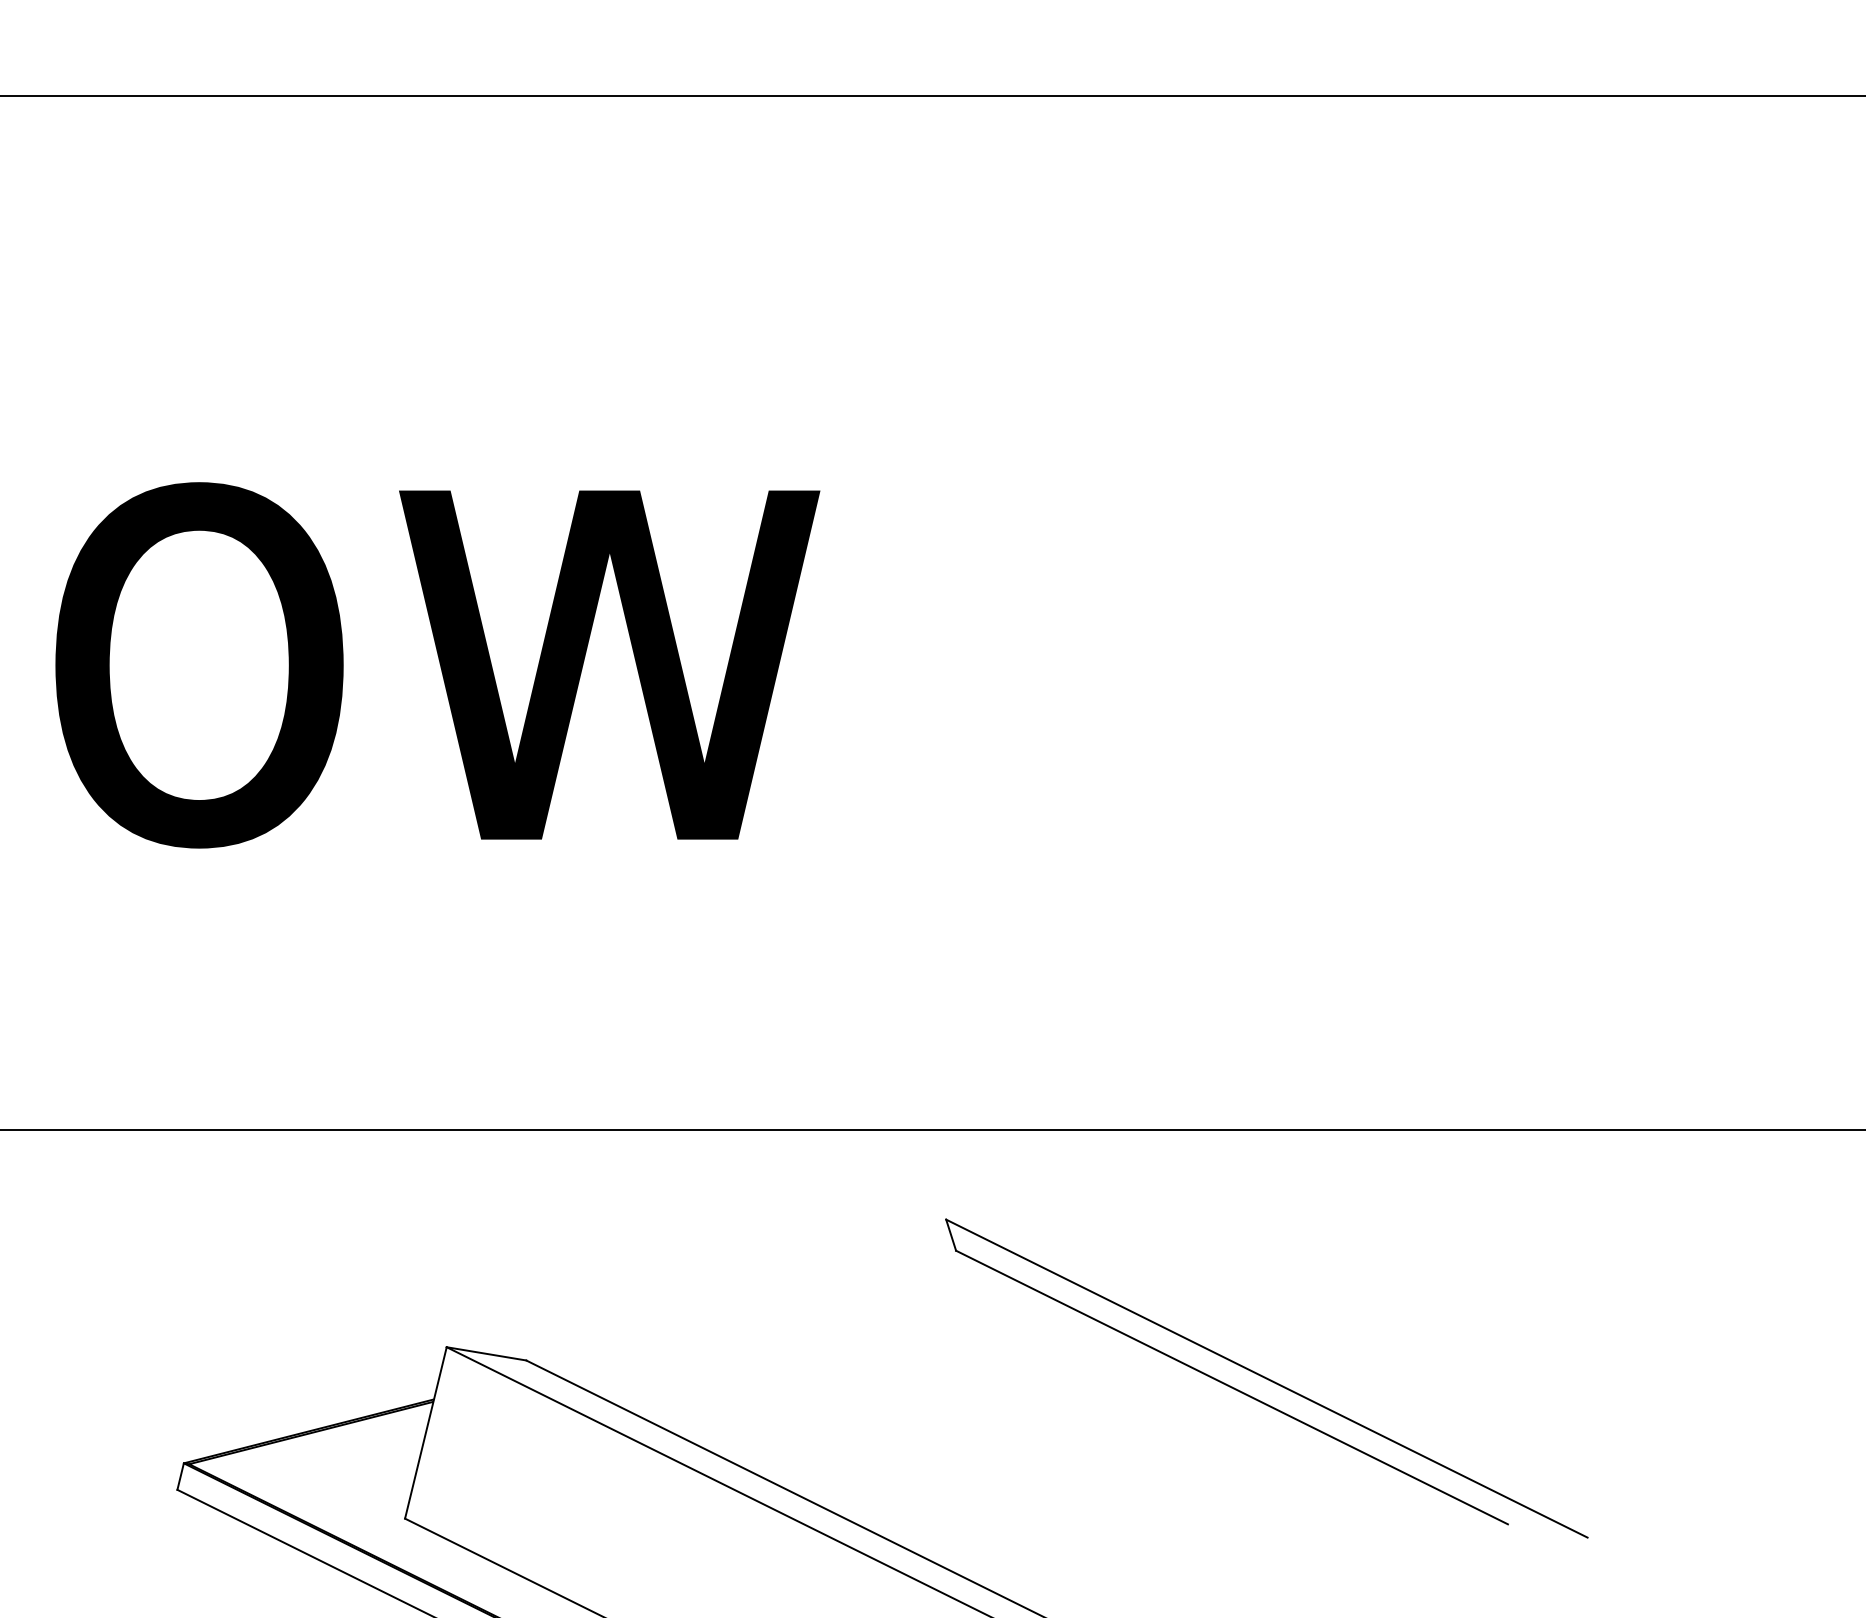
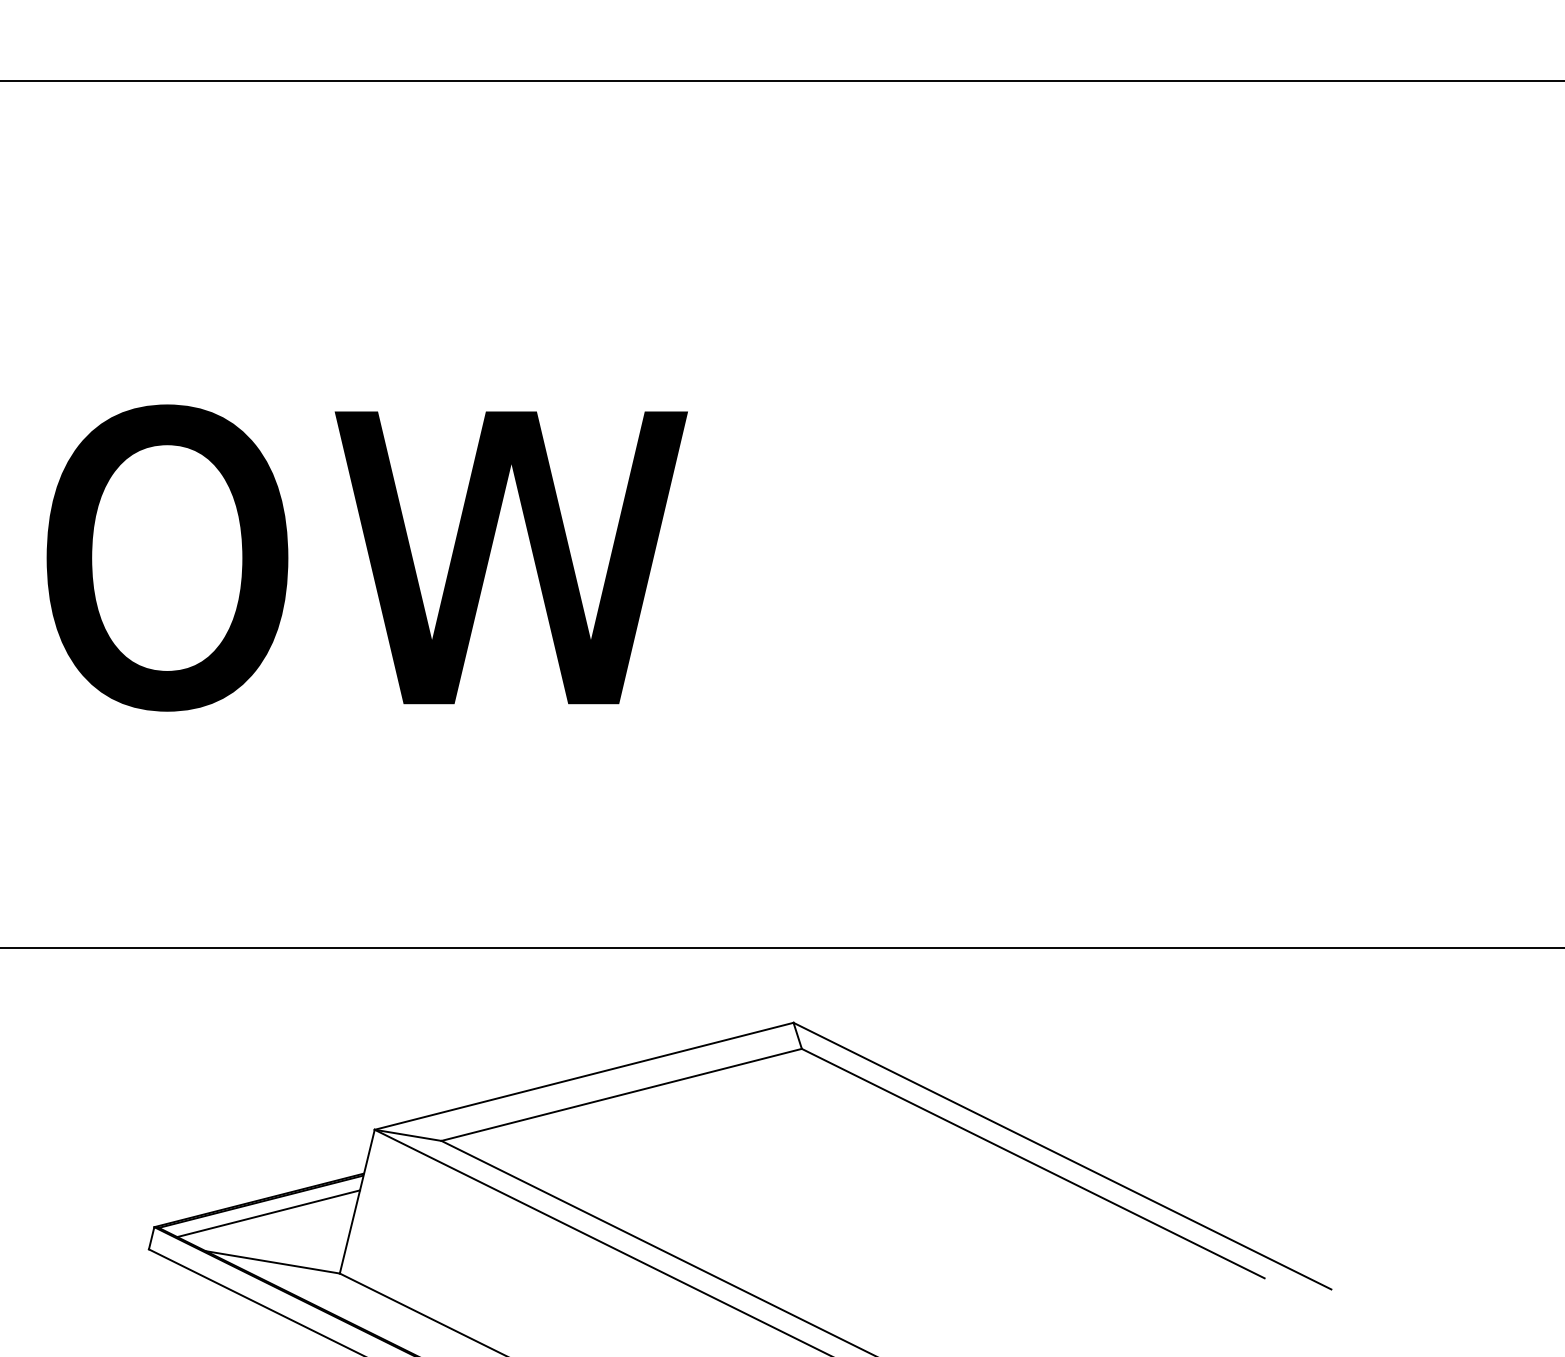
line: (695, 1282) -> (583, 1075), added
line: (740, 1305) -> (621, 1094), added
line: (320, 1447) -> (268, 1213), added
line: (324, 1505) -> (272, 1262), added

